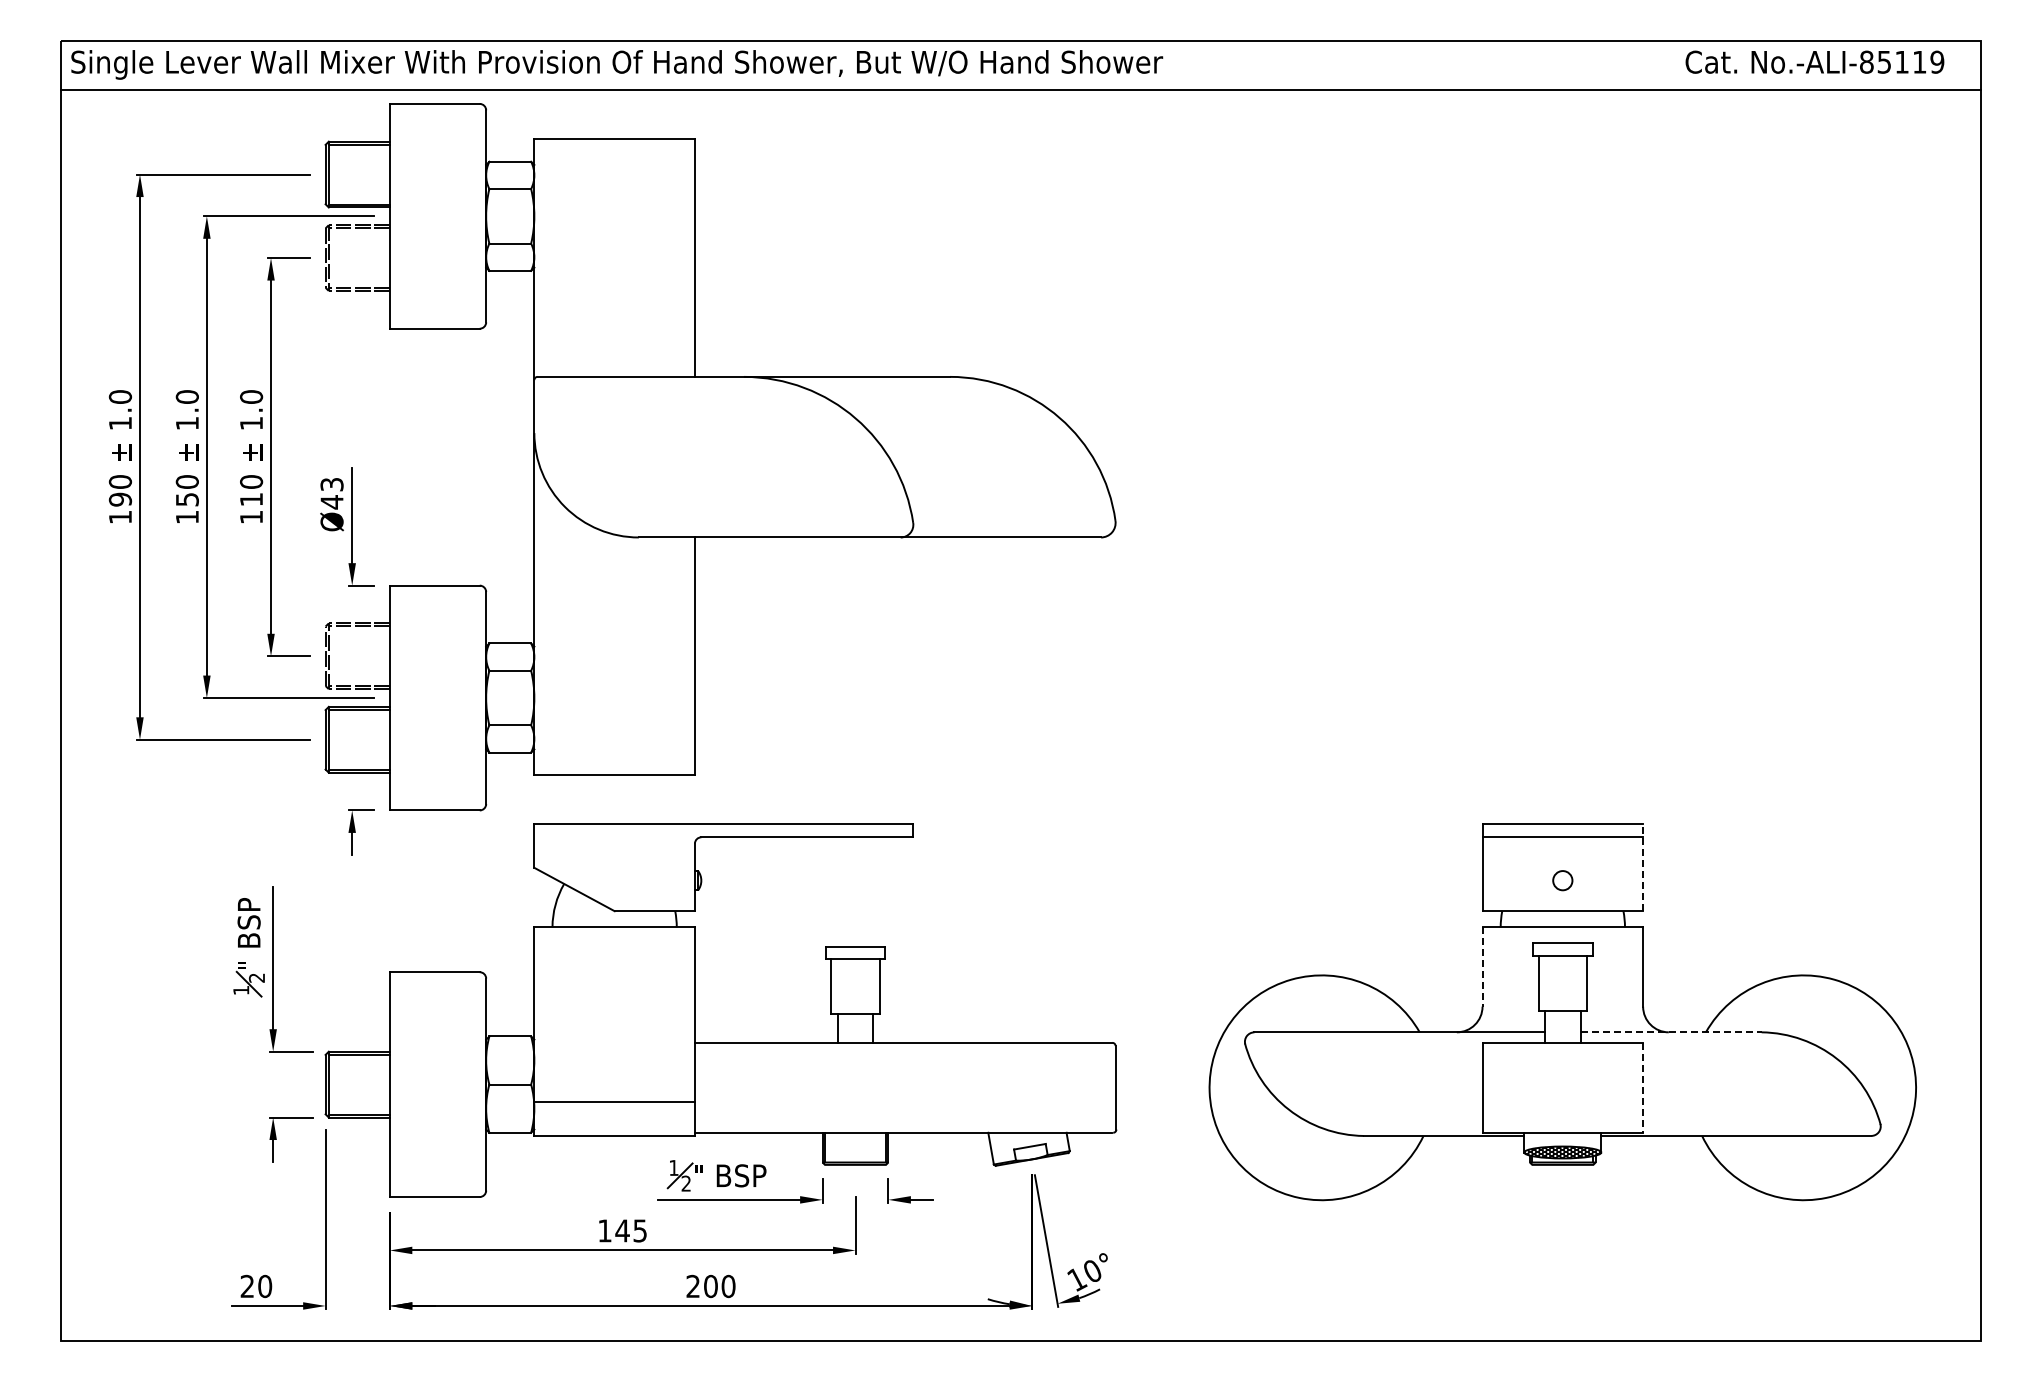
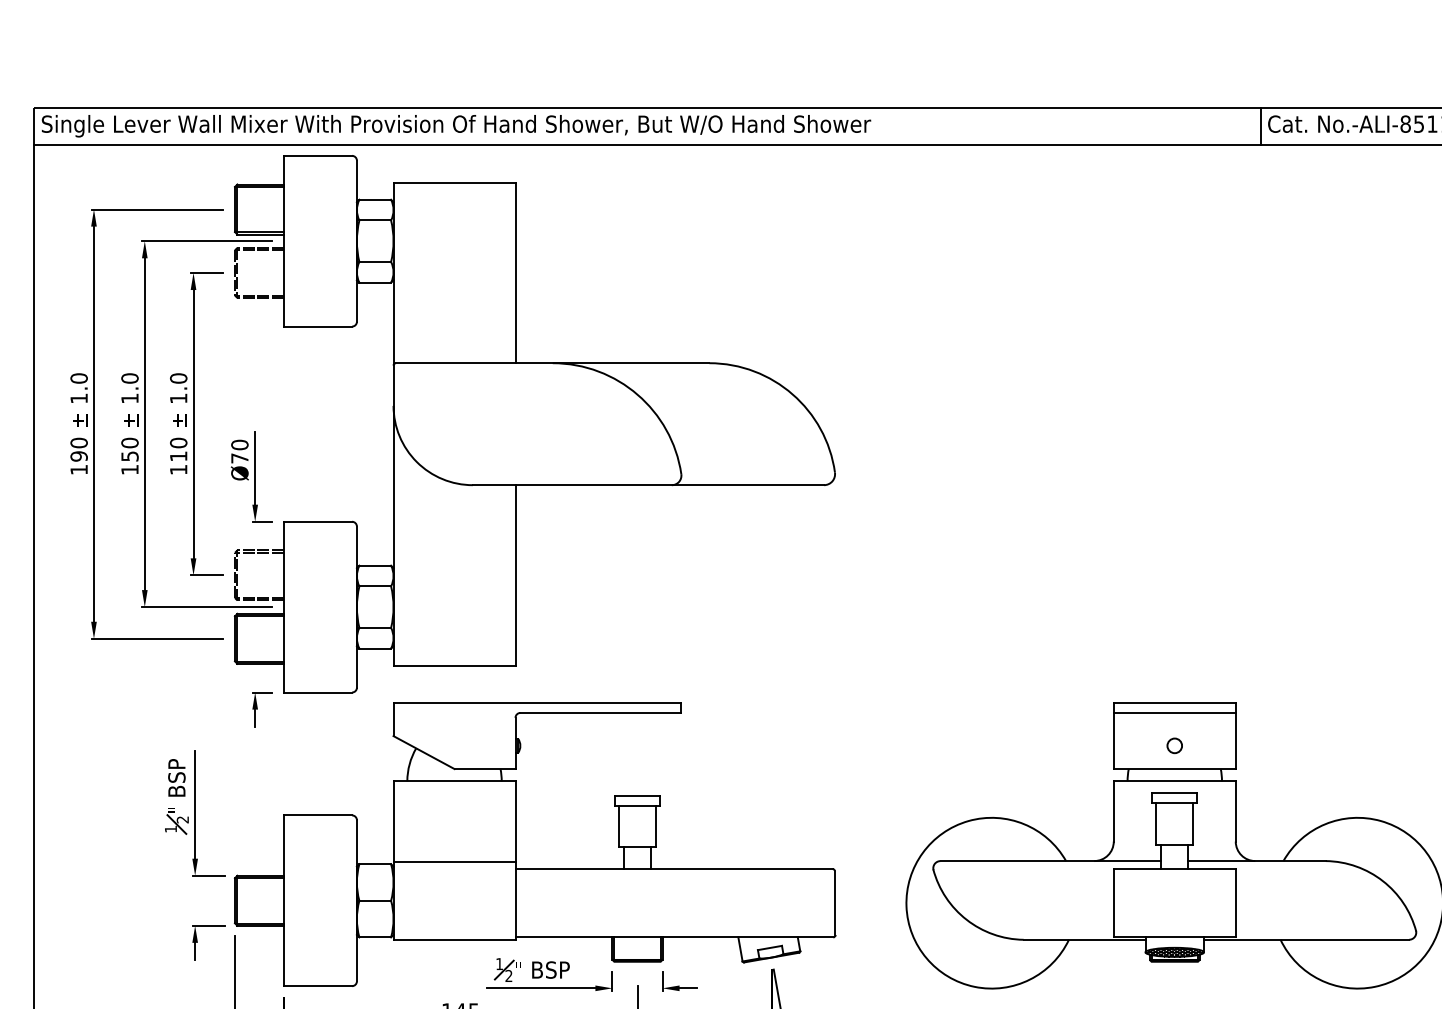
line: (1675, 65) -> (1260, 126), added
text: (331, 493) -> (239, 451), Ø43 -> Ø70
line: (1643, 867) -> (1236, 735), dashed -> solid
line: (1482, 966) -> (1113, 811), dashed -> solid
line: (1671, 1032) -> (1257, 861), dashed -> solid
line: (1643, 1087) -> (1236, 902), dashed -> solid
line: (614, 1102) -> (454, 861), moved

